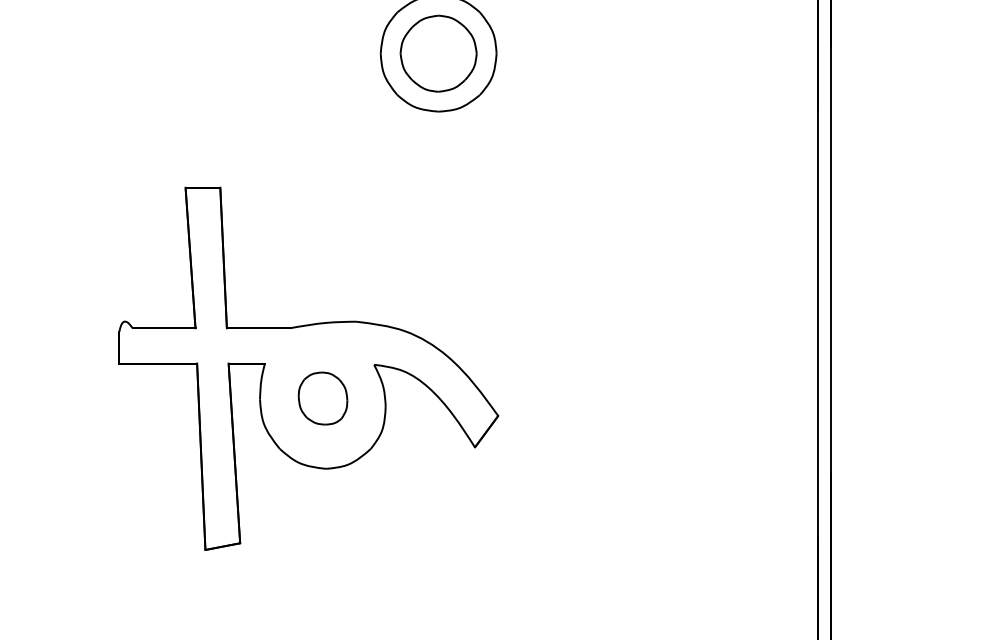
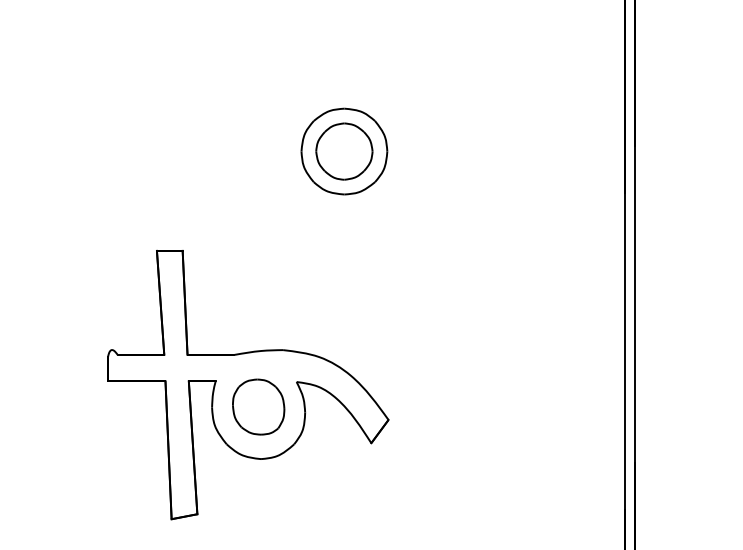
part: (322, 397) -> (258, 406), size x1.43

